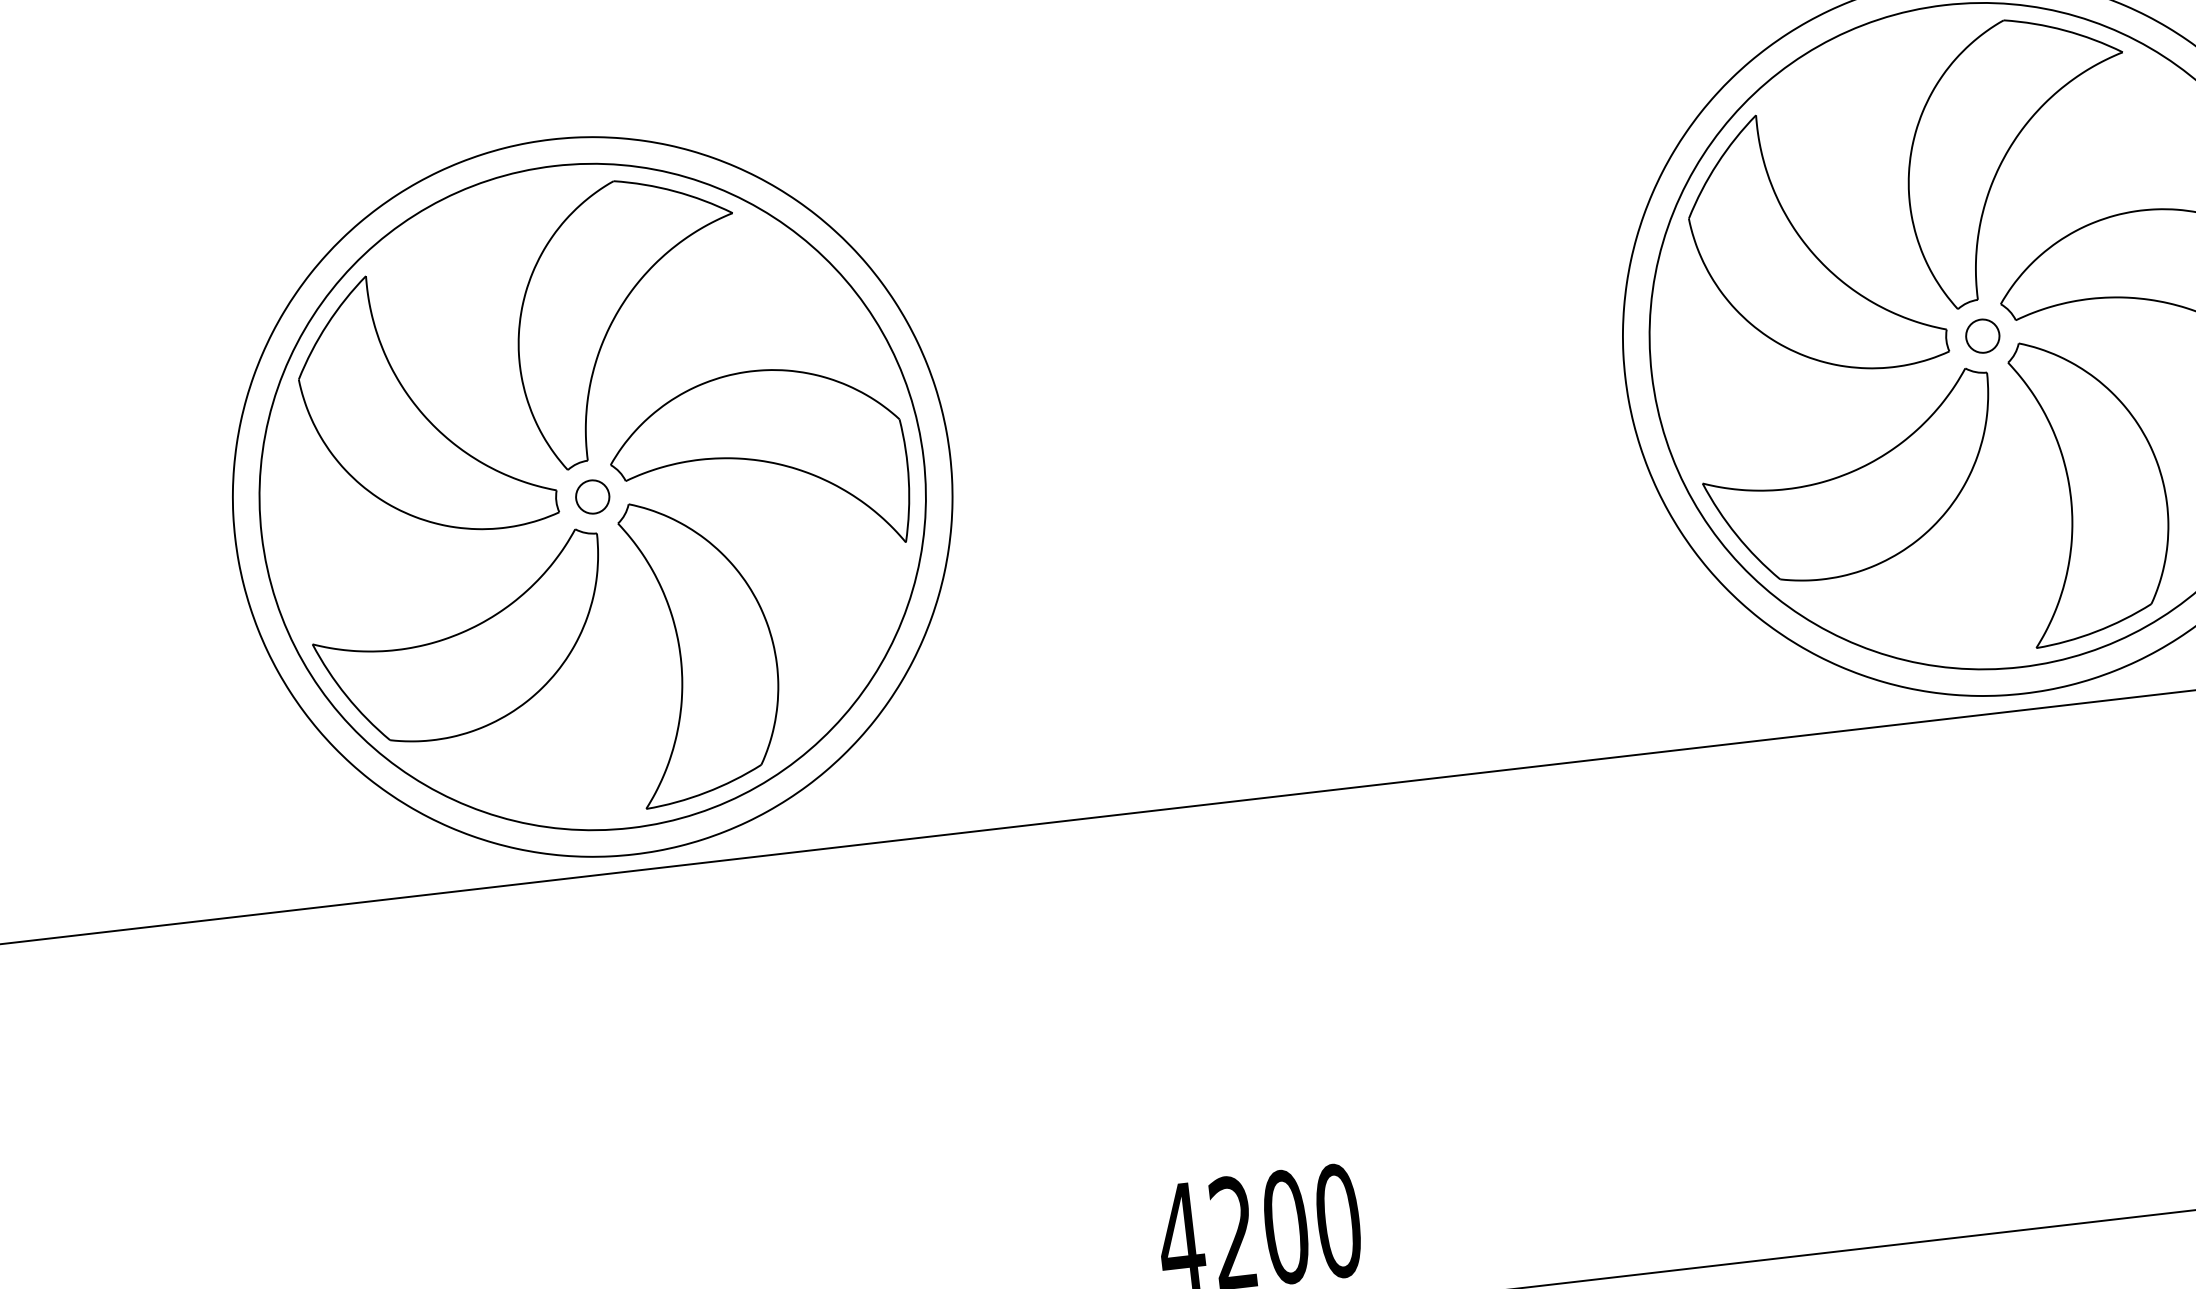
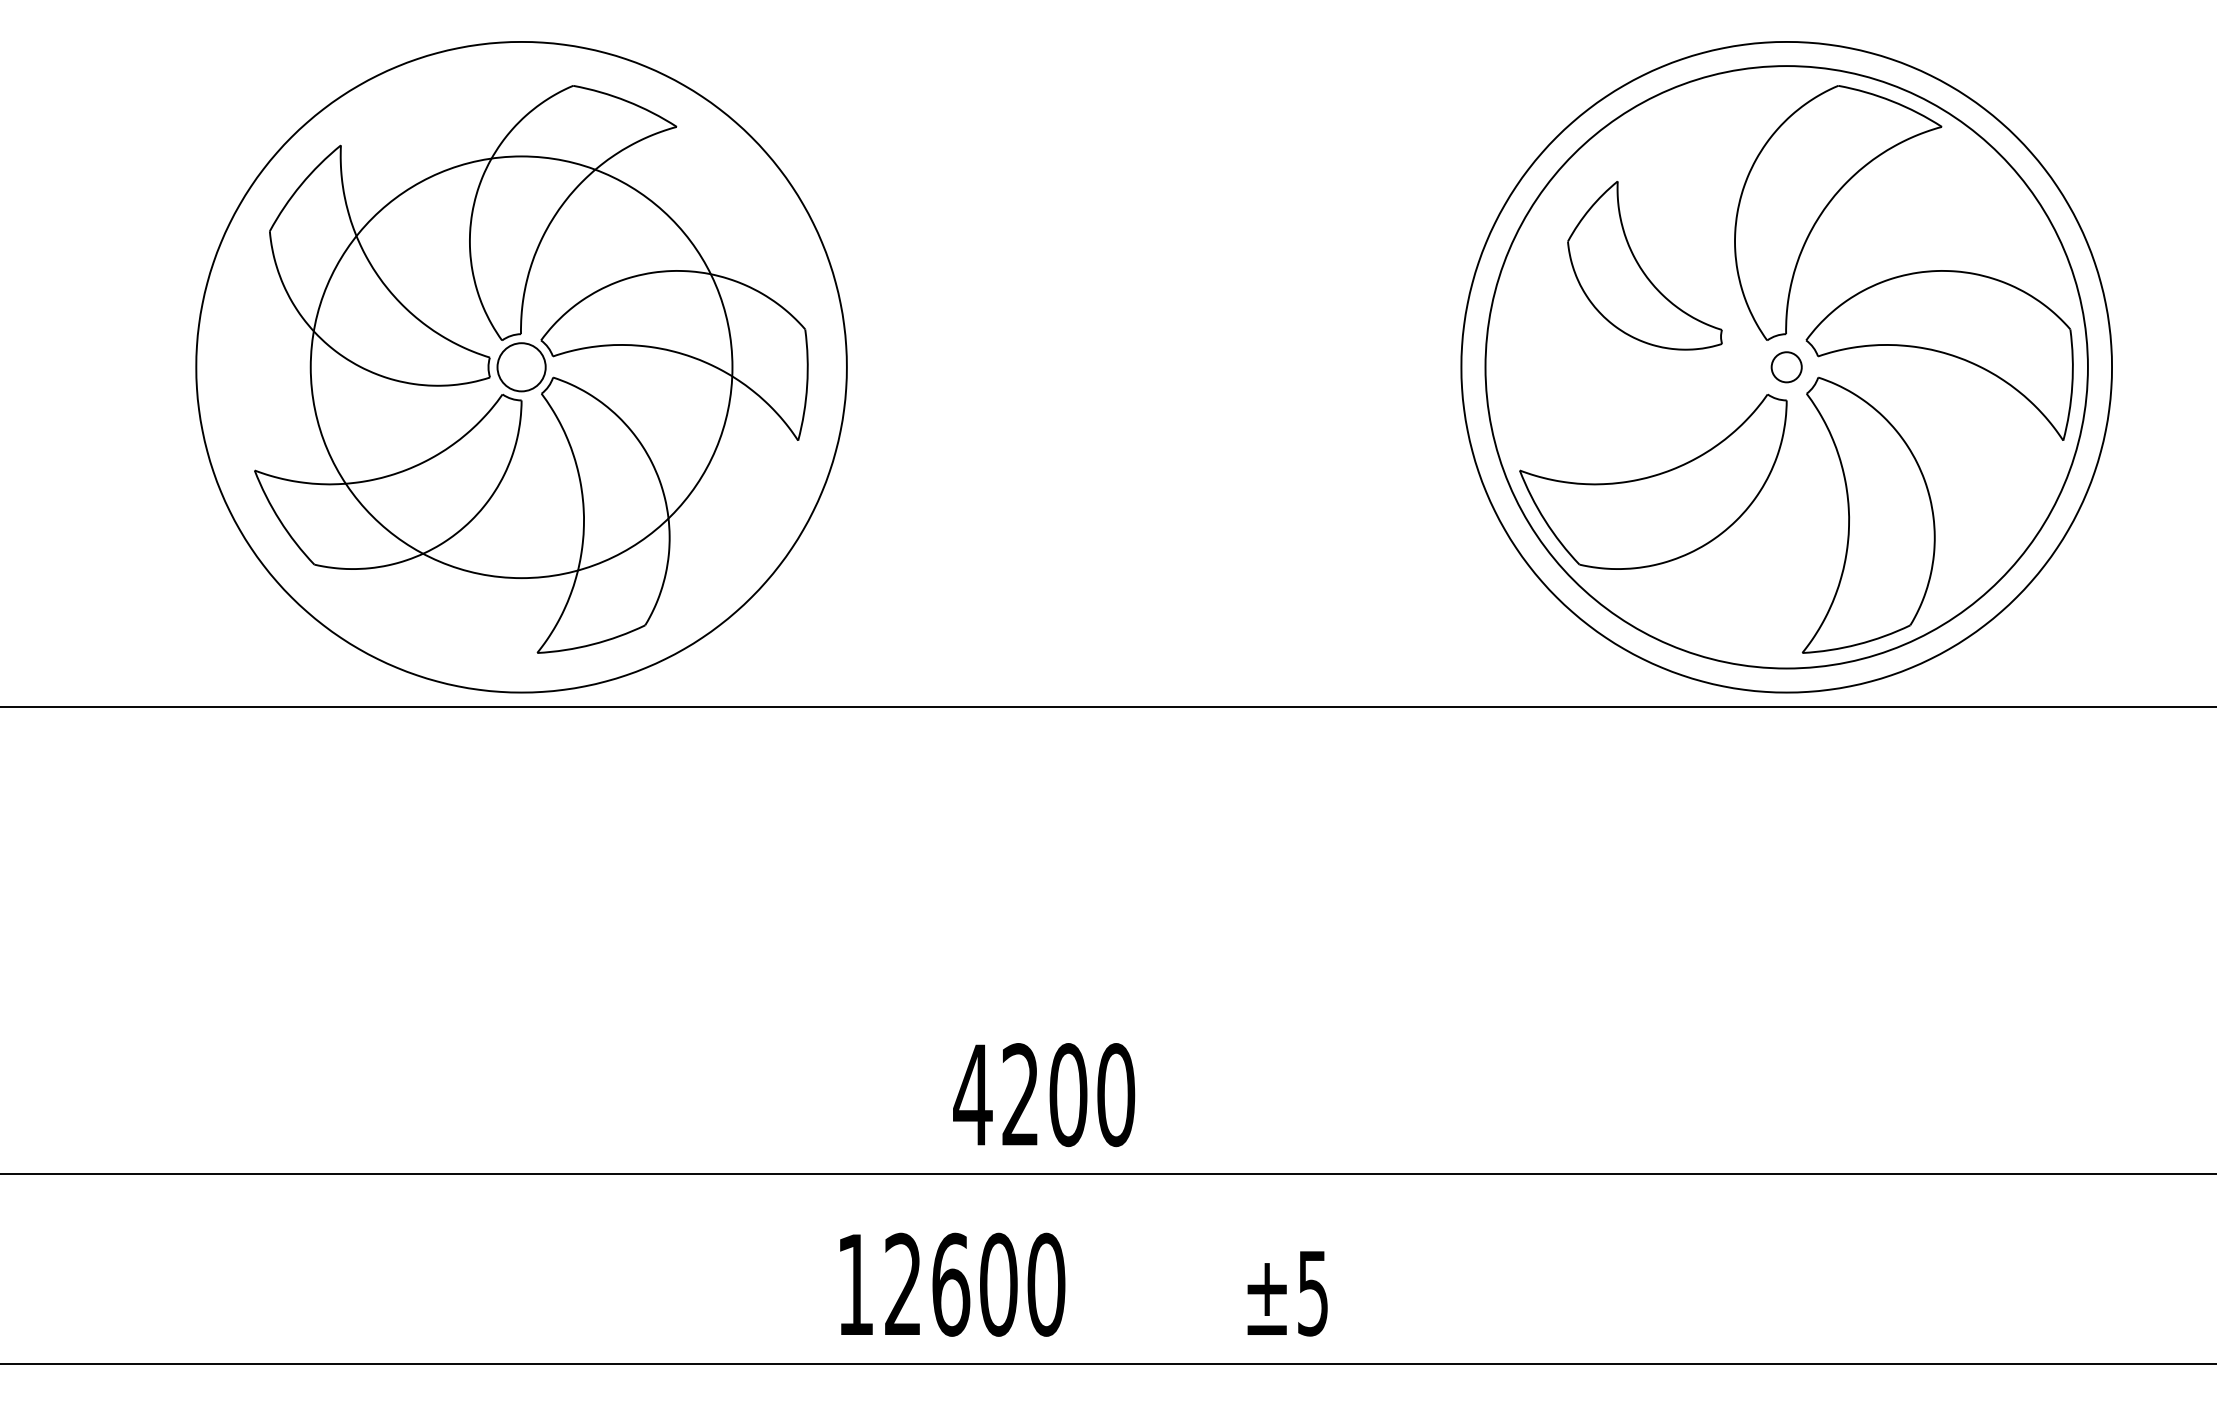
part: (1813, 242) -> (1644, 265), size x0.7
circle: (592, 497) -> (521, 367), size x0.7
circle: (592, 497) -> (521, 367), size x1.6

